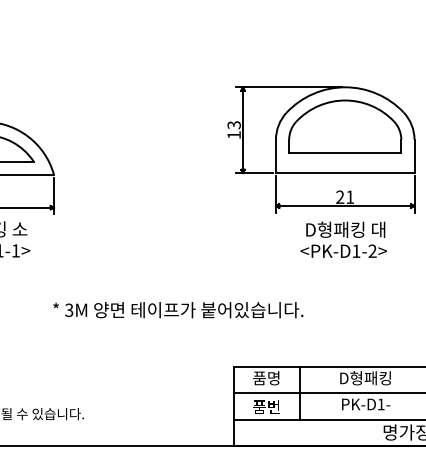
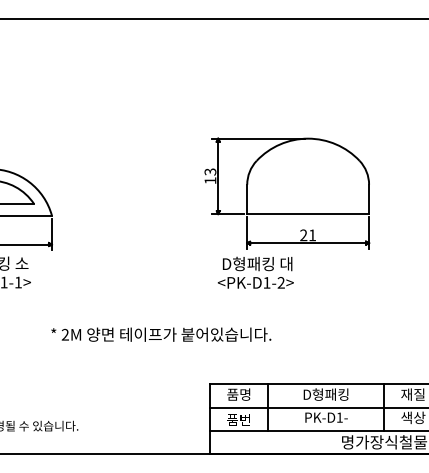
part: (345, 126) -> (308, 173), removed
text: (343, 239) -> (255, 272), moved
text: (68, 309) -> (64, 334), 3M -> 2M

